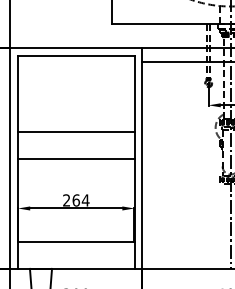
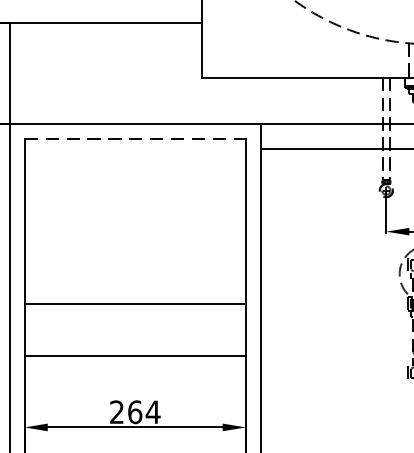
line: (76, 56) -> (135, 139), solid -> dashed
line: (76, 132) -> (135, 304), moved
line: (76, 158) -> (135, 355), moved

